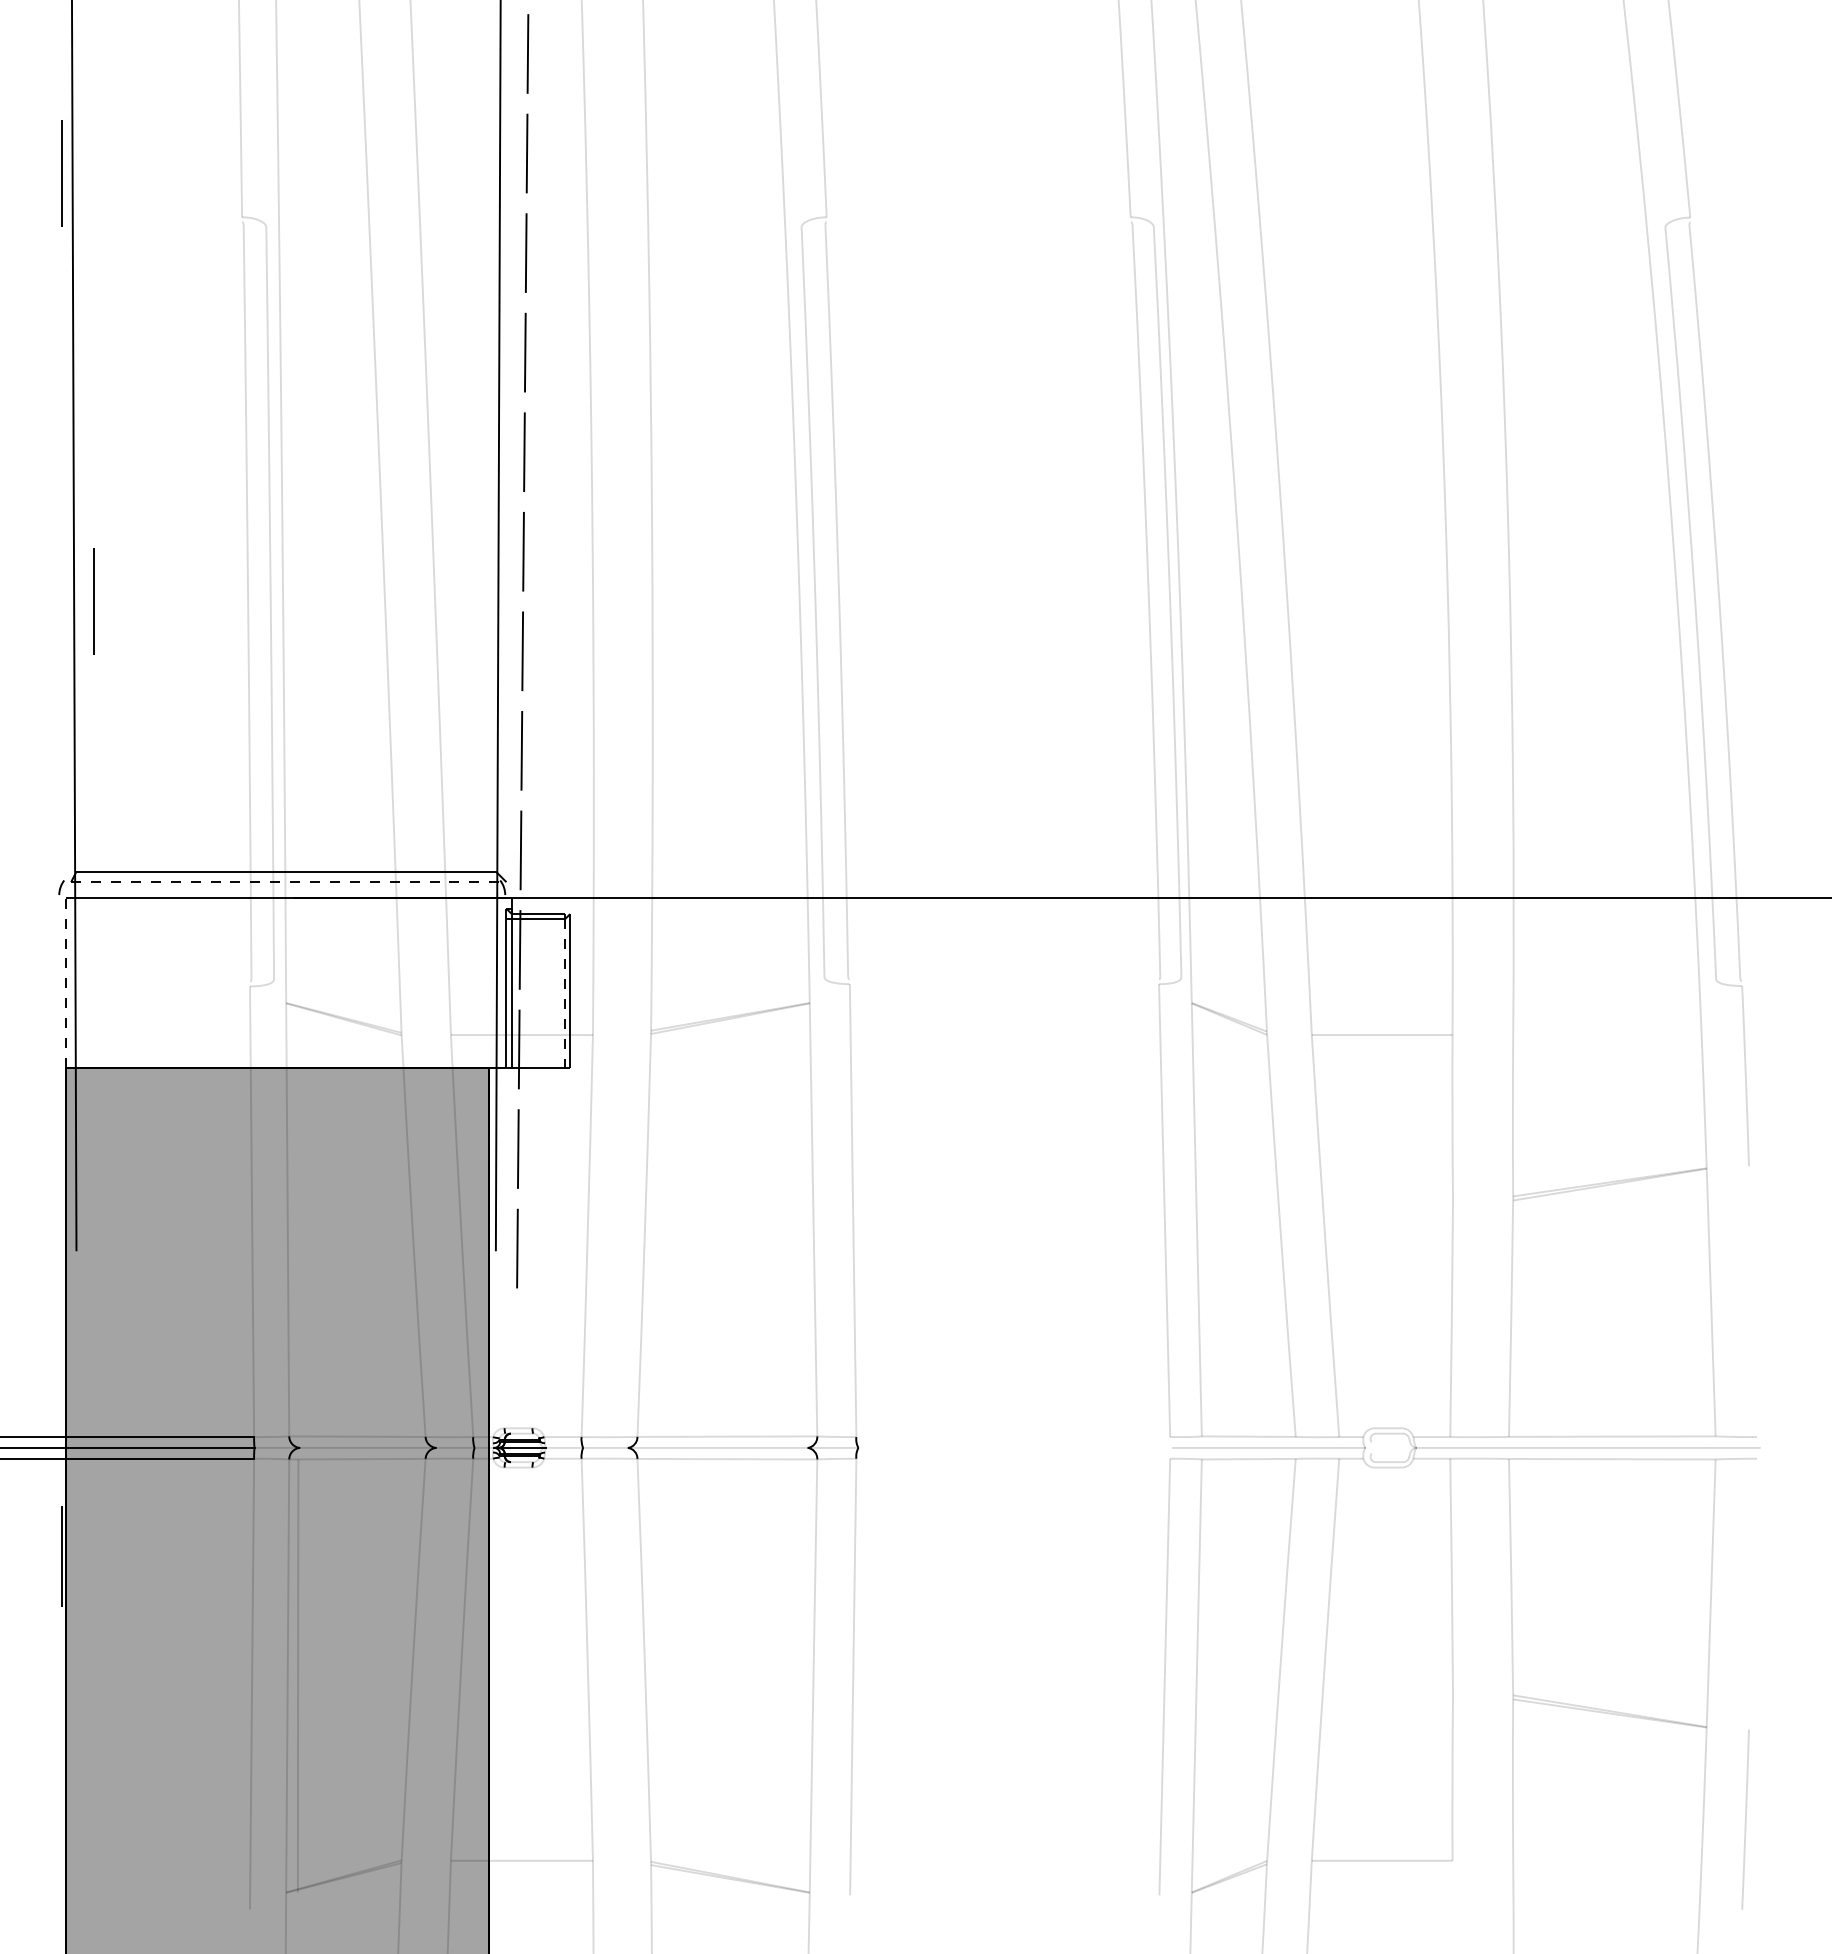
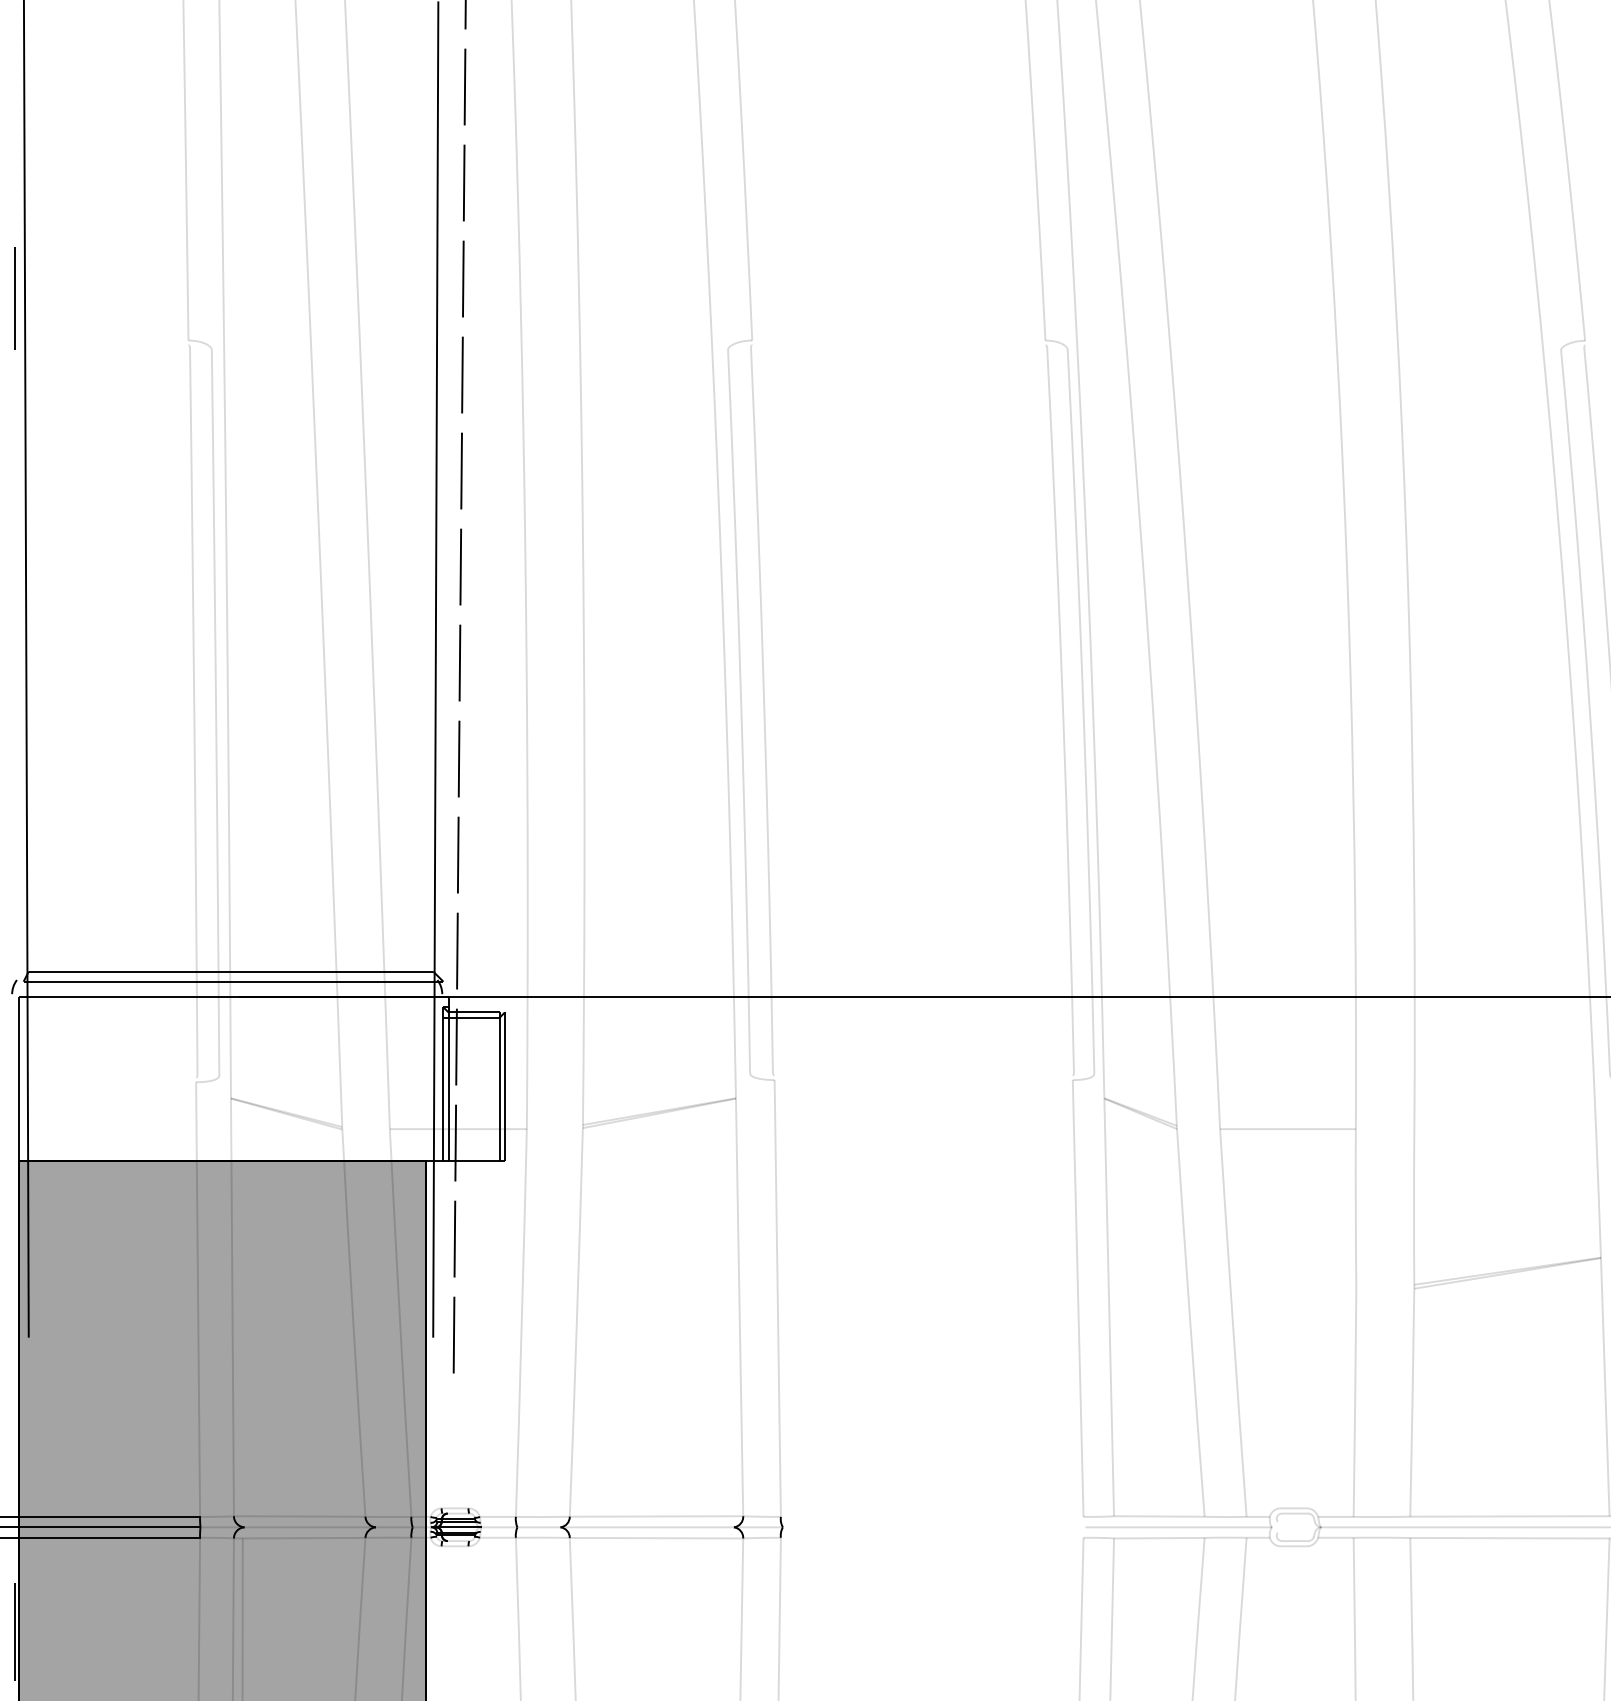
line: (93, 601) -> (45, 711), removed
line: (288, 882) -> (233, 982), dashed -> solid
line: (65, 983) -> (18, 1079), dashed -> solid
line: (564, 994) -> (499, 1090), dashed -> solid

